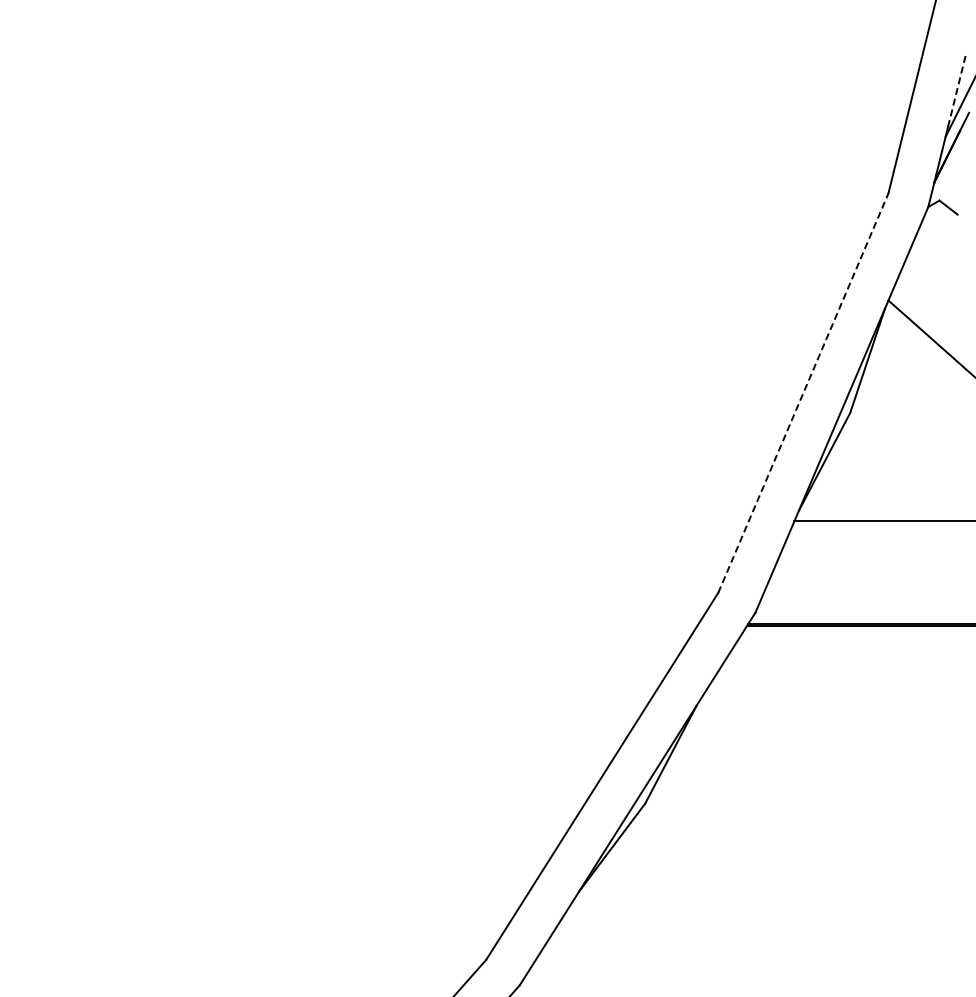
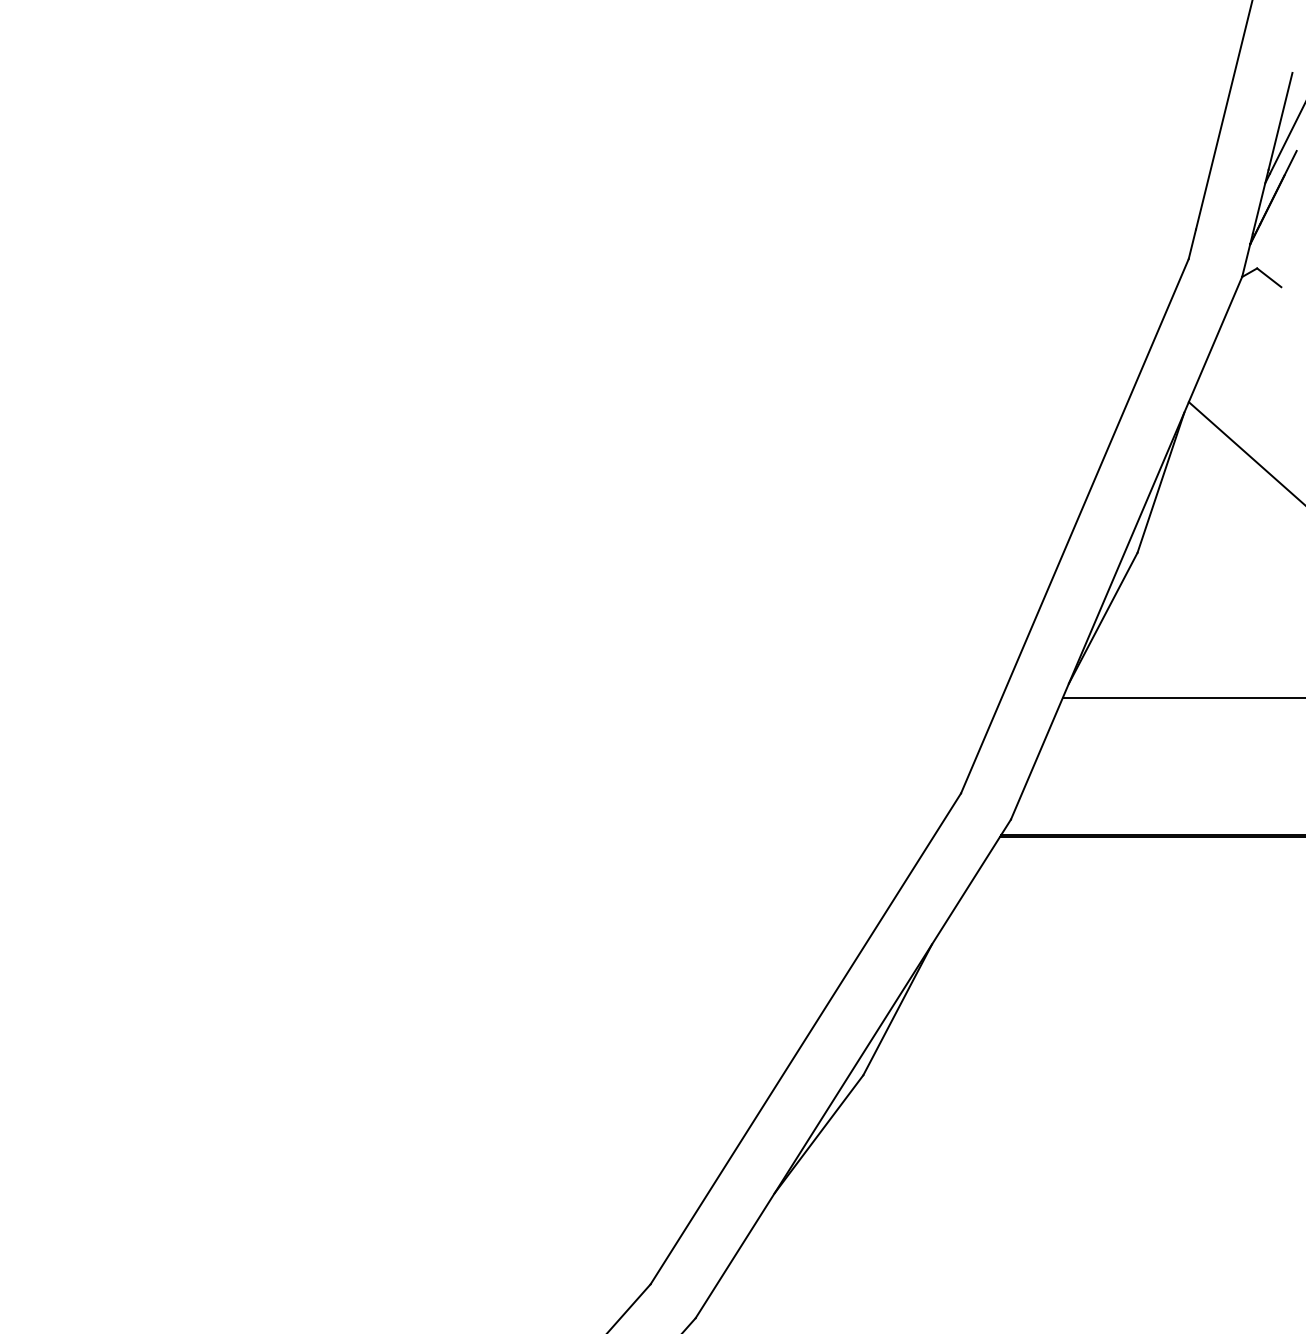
line: (957, 90) -> (1281, 121), dashed -> solid
line: (803, 392) -> (1075, 525), dashed -> solid

